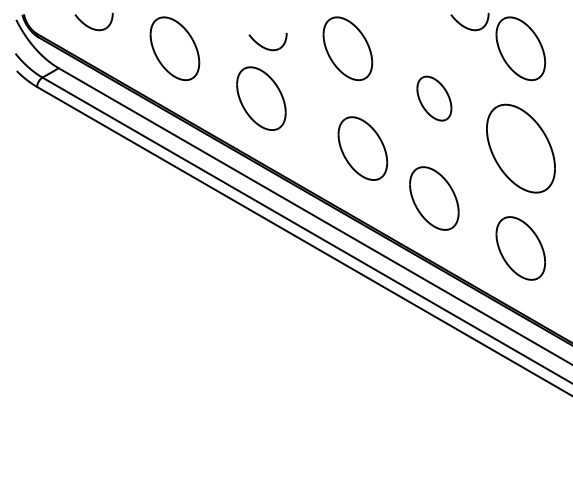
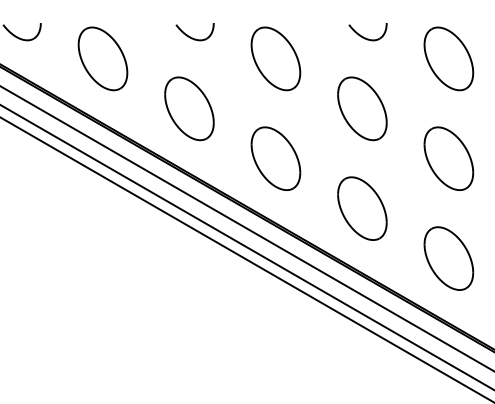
part: (469, 22) -> (367, 32), moved
part: (266, 47) -> (193, 37), moved
part: (434, 98) -> (362, 108), size x1.43
part: (362, 148) -> (275, 158), moved
part: (520, 148) -> (448, 158), size x0.71

